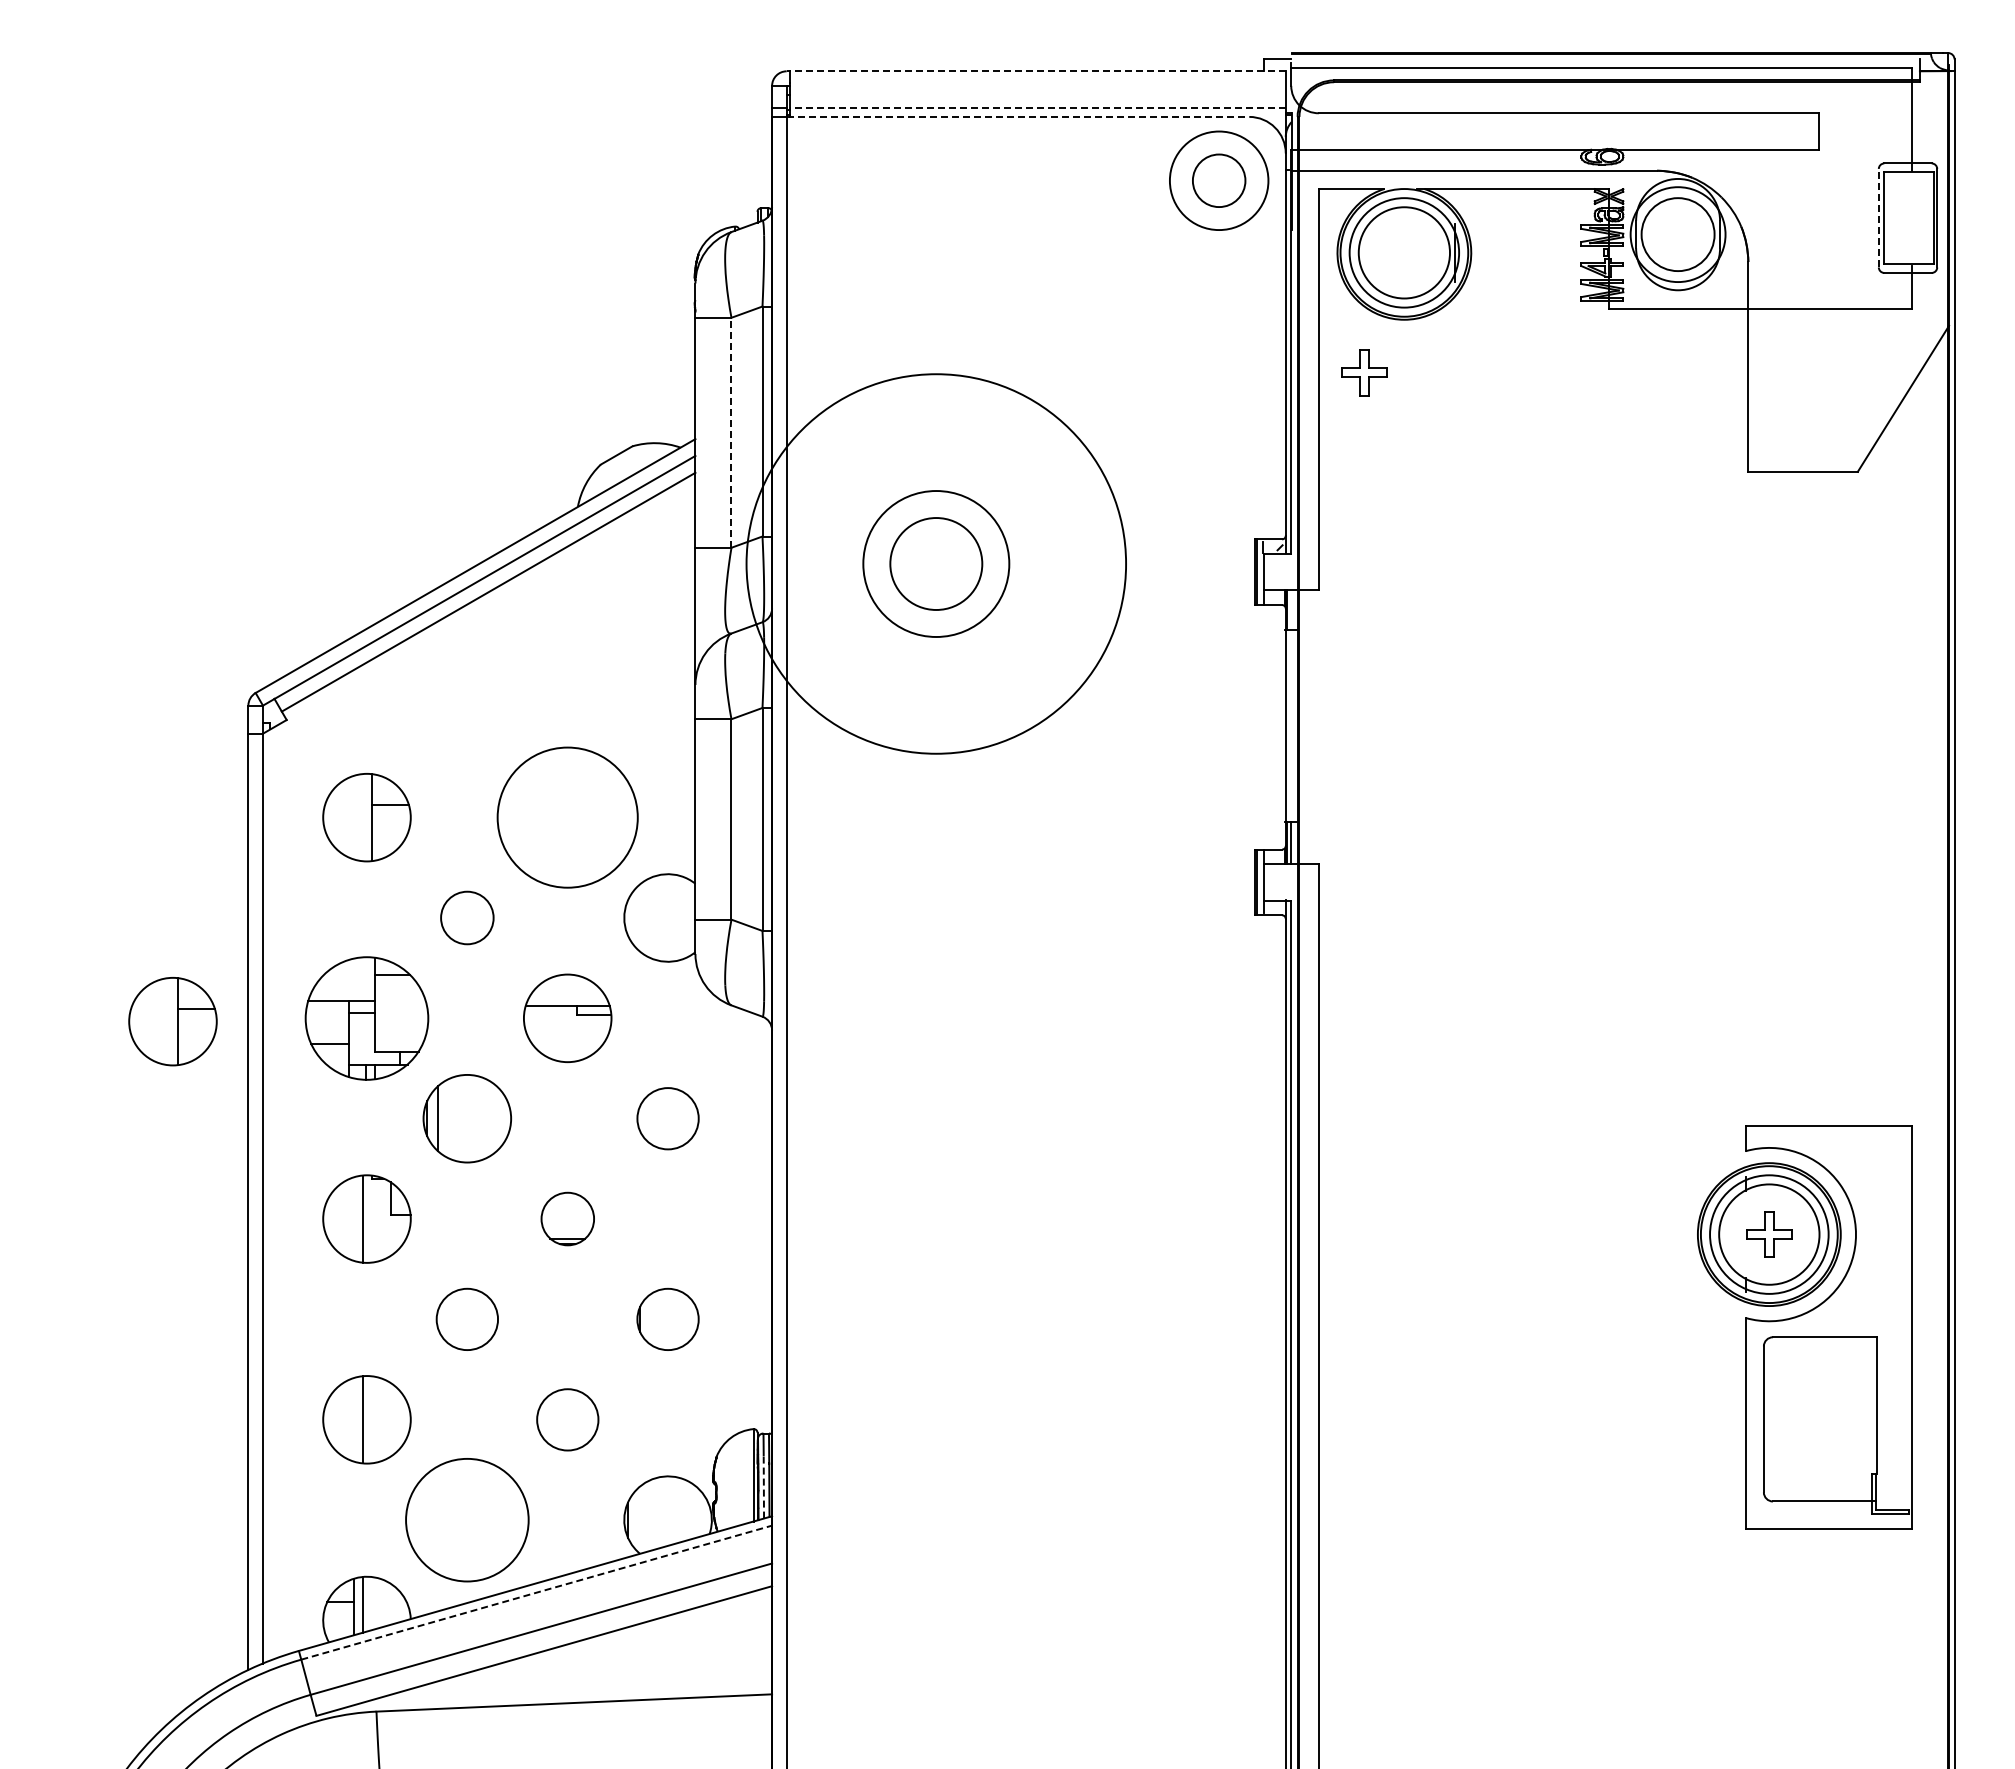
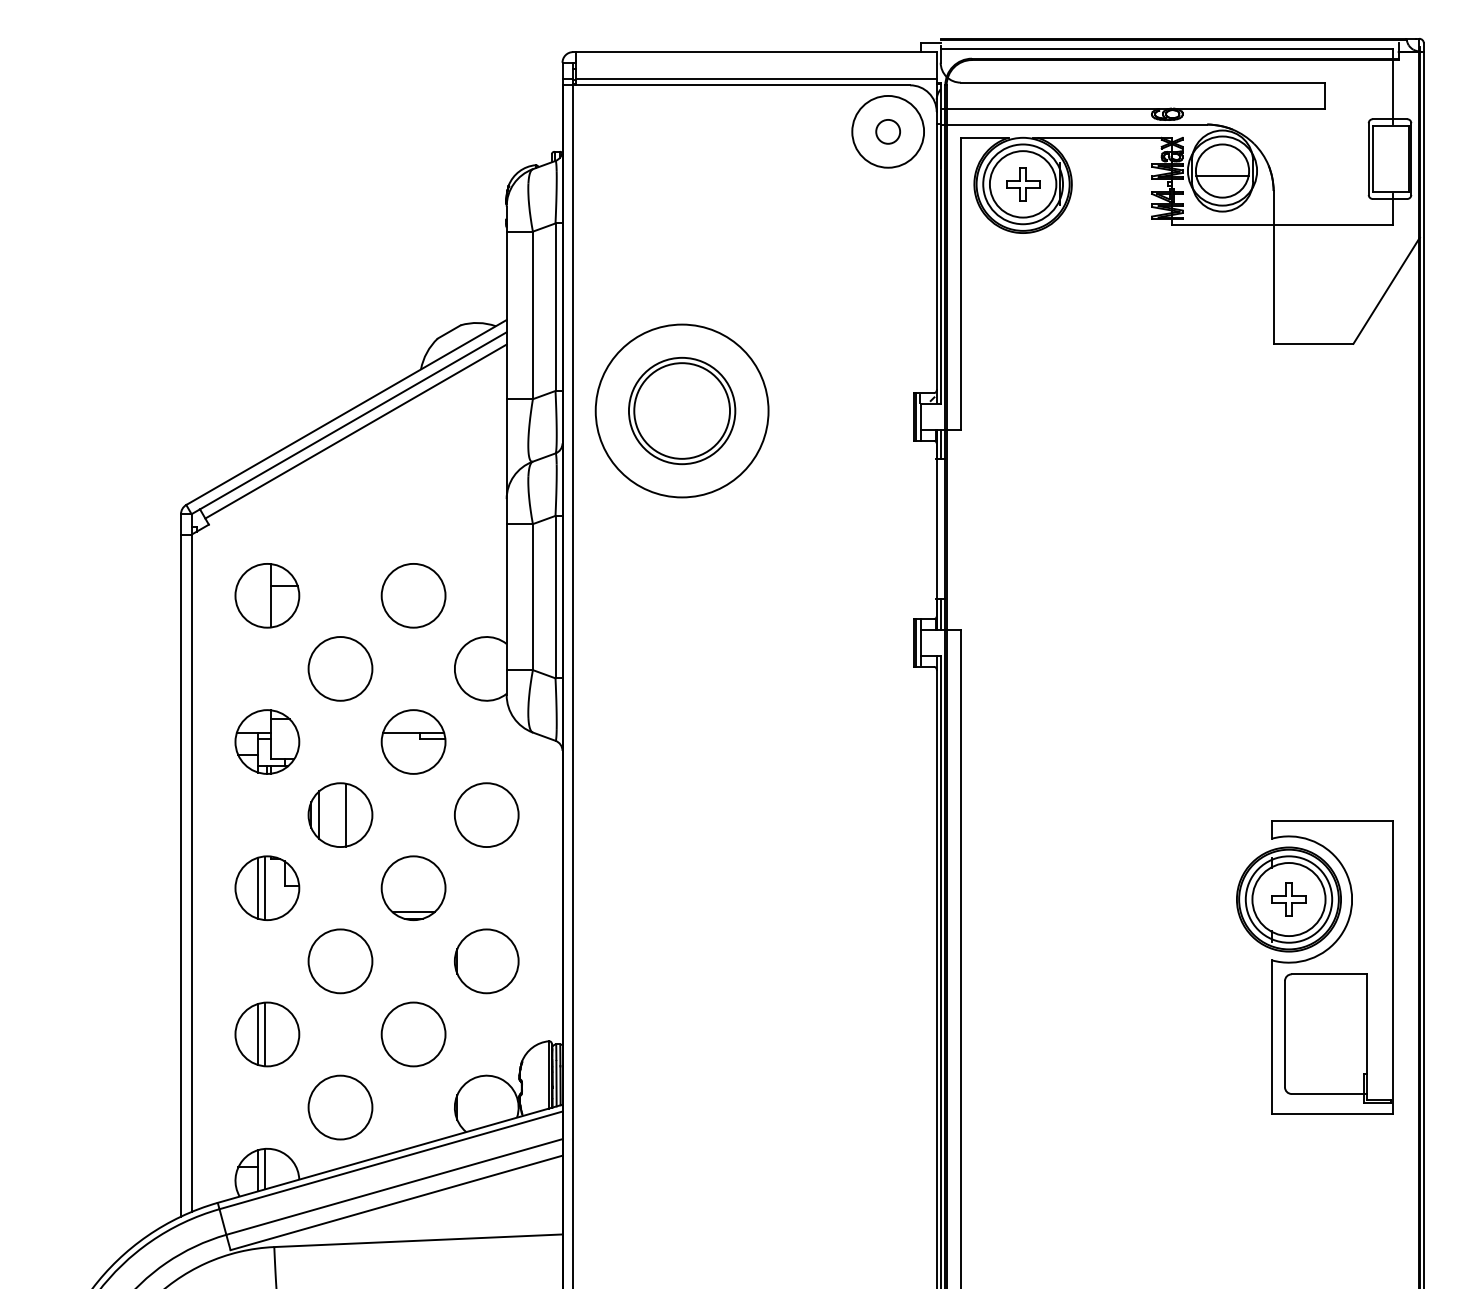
line: (1036, 71) -> (755, 52), dashed -> solid
line: (1038, 107) -> (756, 78), dashed -> solid
line: (1018, 116) -> (742, 85), dashed -> solid
circle: (1218, 180) -> (887, 131), size x0.62
line: (1878, 217) -> (1368, 158), dashed -> solid
line: (1677, 241) -> (1222, 176), added
part: (1364, 372) -> (1023, 184), moved
line: (731, 432) -> (532, 315), dashed -> solid
circle: (935, 563) -> (681, 410), size x0.62
circle: (936, 563) -> (682, 410), size x1.43
line: (1291, 610) -> (940, 444), added
circle: (567, 817) -> (413, 595), size x0.62
circle: (467, 917) -> (340, 668), size x1.67
part: (366, 1017) -> (267, 741), size x0.71
part: (172, 1021) -> (125, 744), removed
line: (474, 1118) -> (345, 814), added
circle: (667, 1118) -> (486, 814), size x1.43
line: (354, 1218) -> (258, 887), added
part: (567, 1218) -> (413, 887), size x1.67
circle: (467, 1319) -> (340, 961), size x1.43
part: (667, 1319) -> (486, 961), size x1.43
line: (354, 1419) -> (258, 1034), added
circle: (567, 1419) -> (413, 1034), size x1.43
line: (763, 1486) -> (556, 1083), dashed -> solid
circle: (467, 1519) -> (340, 1107), size x0.71
line: (536, 1592) -> (390, 1160), dashed -> solid

